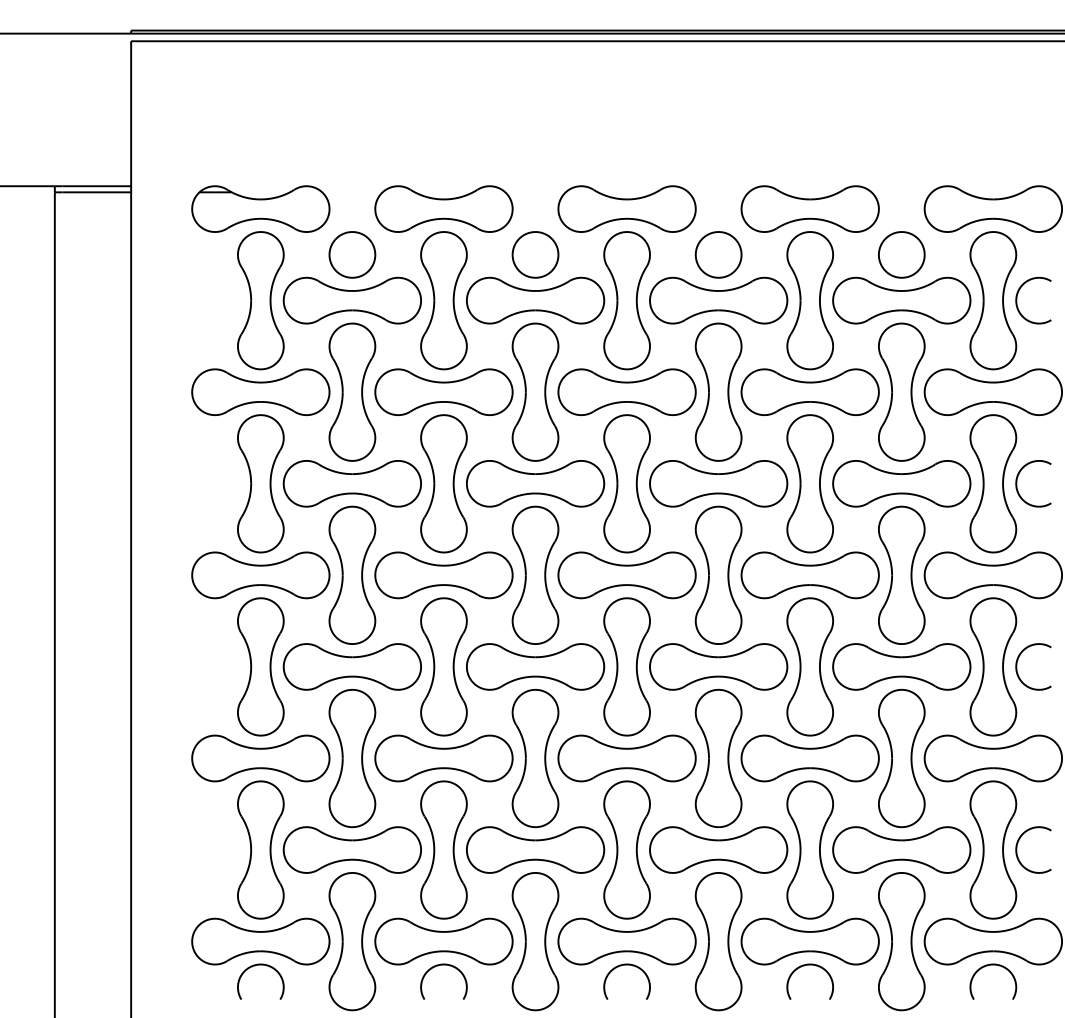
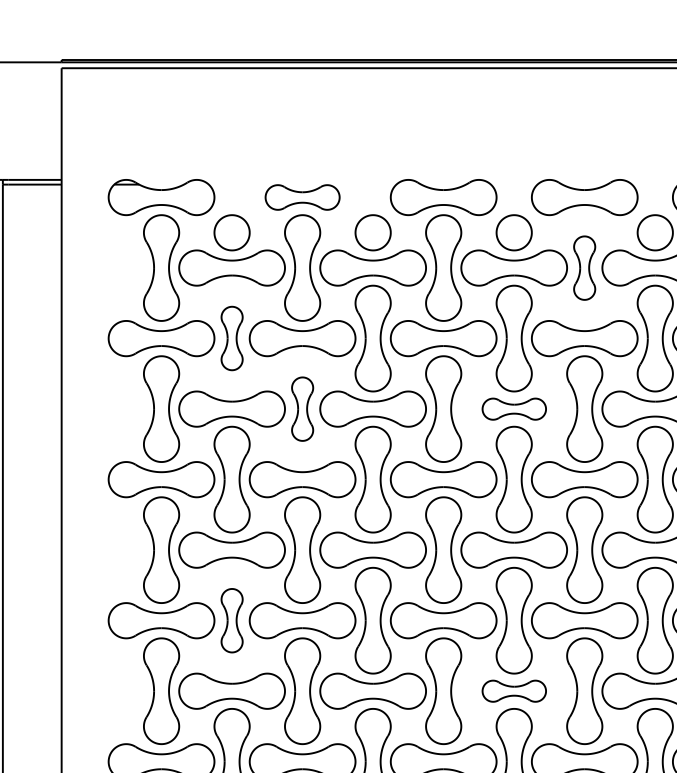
part: (443, 208) -> (302, 197), size x0.7
part: (809, 300) -> (584, 267), size x0.6
part: (352, 391) -> (232, 338), size x0.6
part: (443, 483) -> (302, 408), size x0.6
part: (718, 483) -> (514, 408), size x0.6
part: (352, 758) -> (232, 620), size x0.6
part: (718, 849) -> (514, 690), size x0.6

